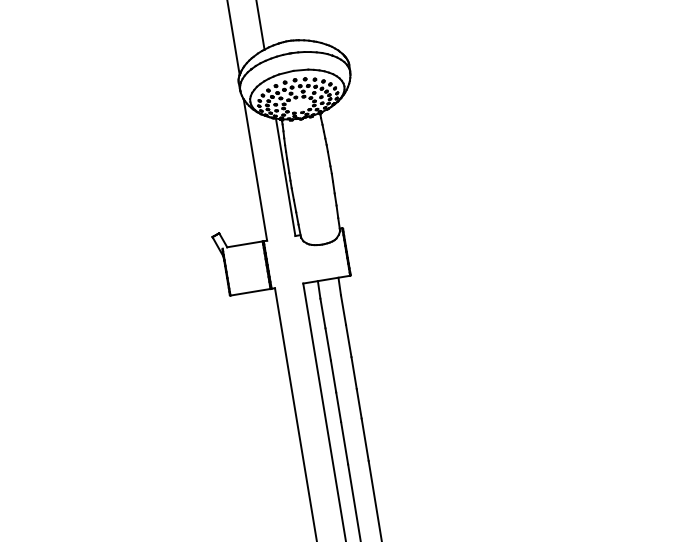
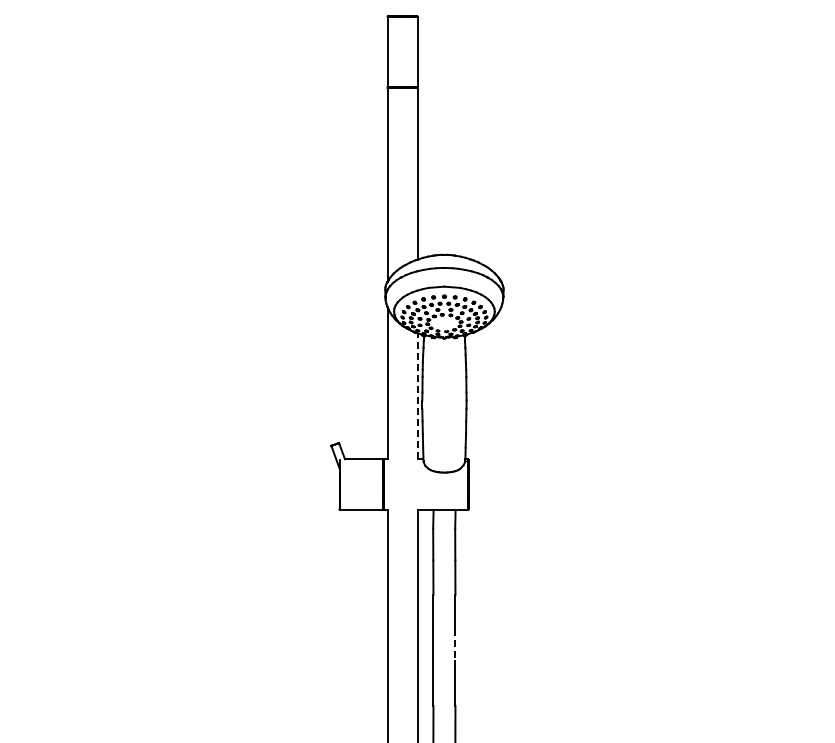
line: (285, 177) -> (417, 396), solid -> dashed
line: (359, 403) -> (455, 644), solid -> dashed

